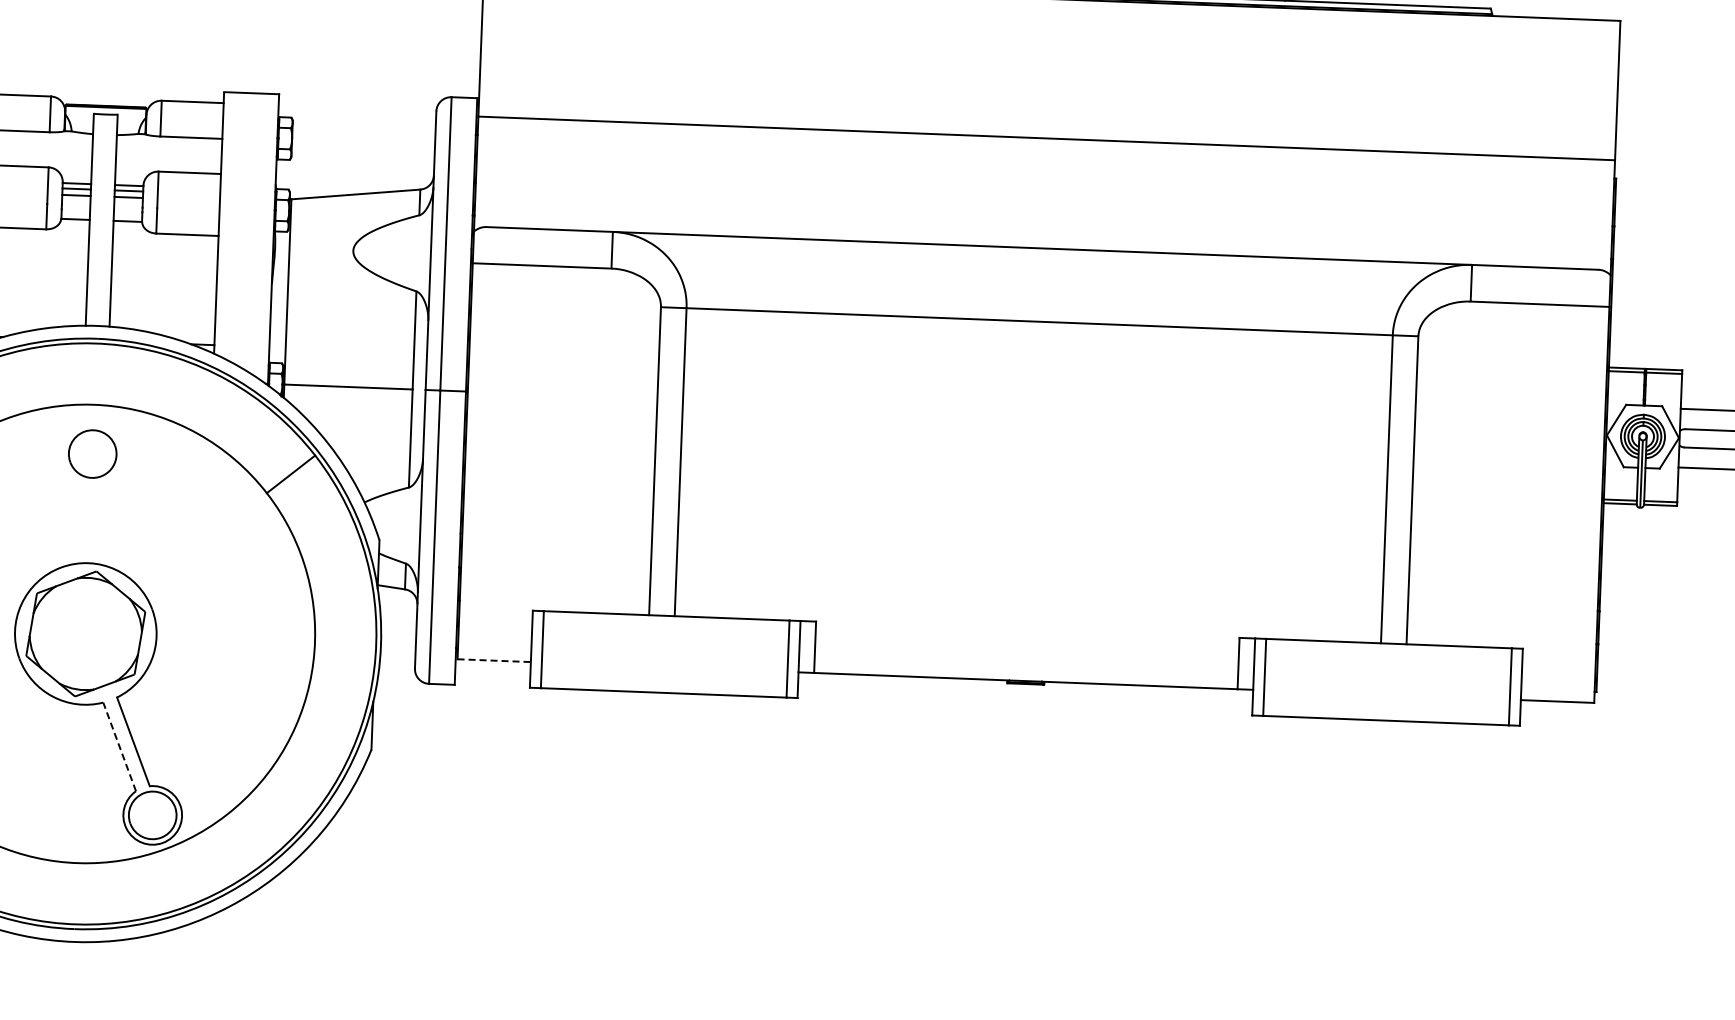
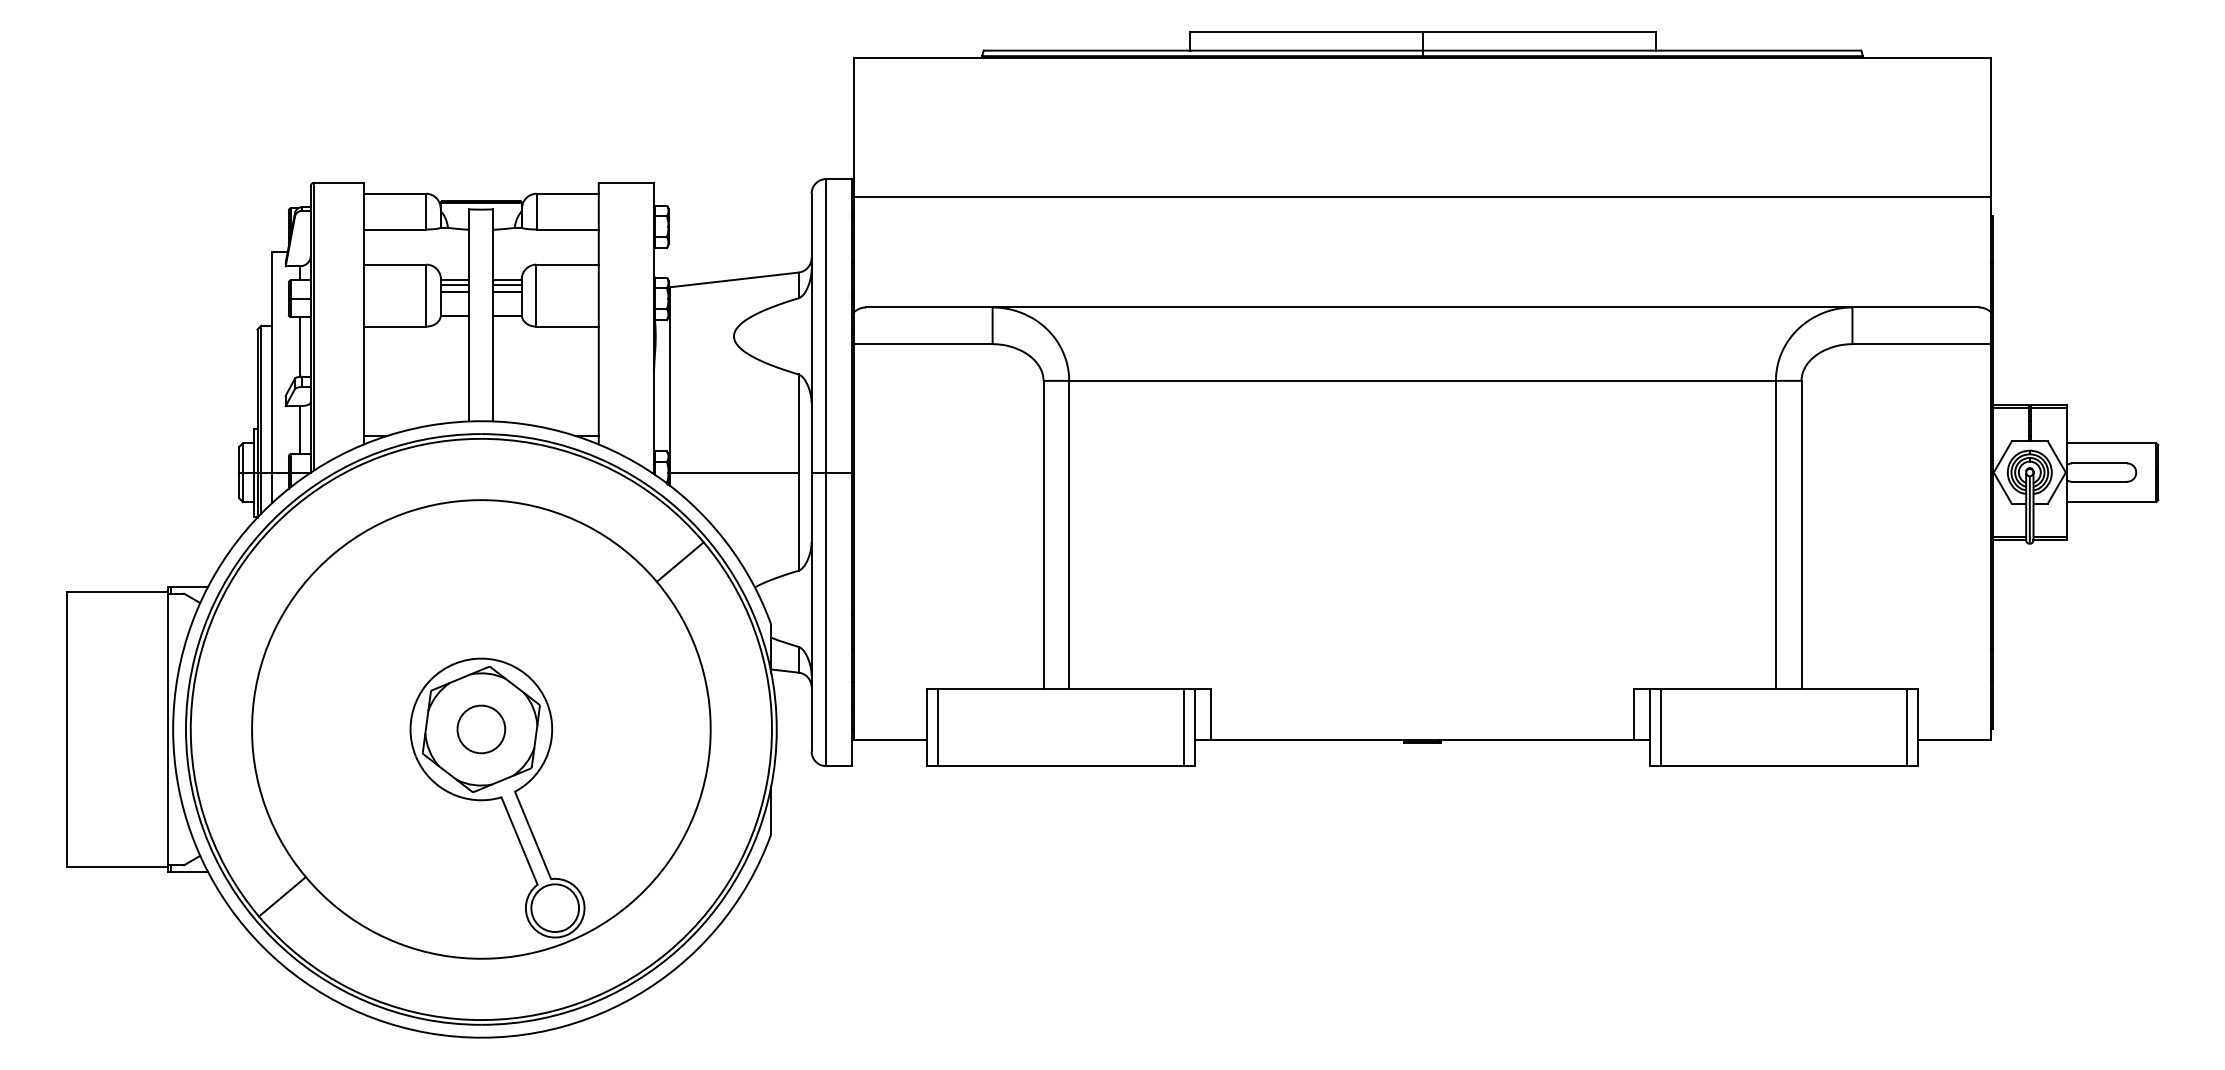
part: (92, 454) -> (481, 729), moved
line: (494, 660) -> (890, 740), dashed -> solid
line: (119, 746) -> (519, 840), dashed -> solid

